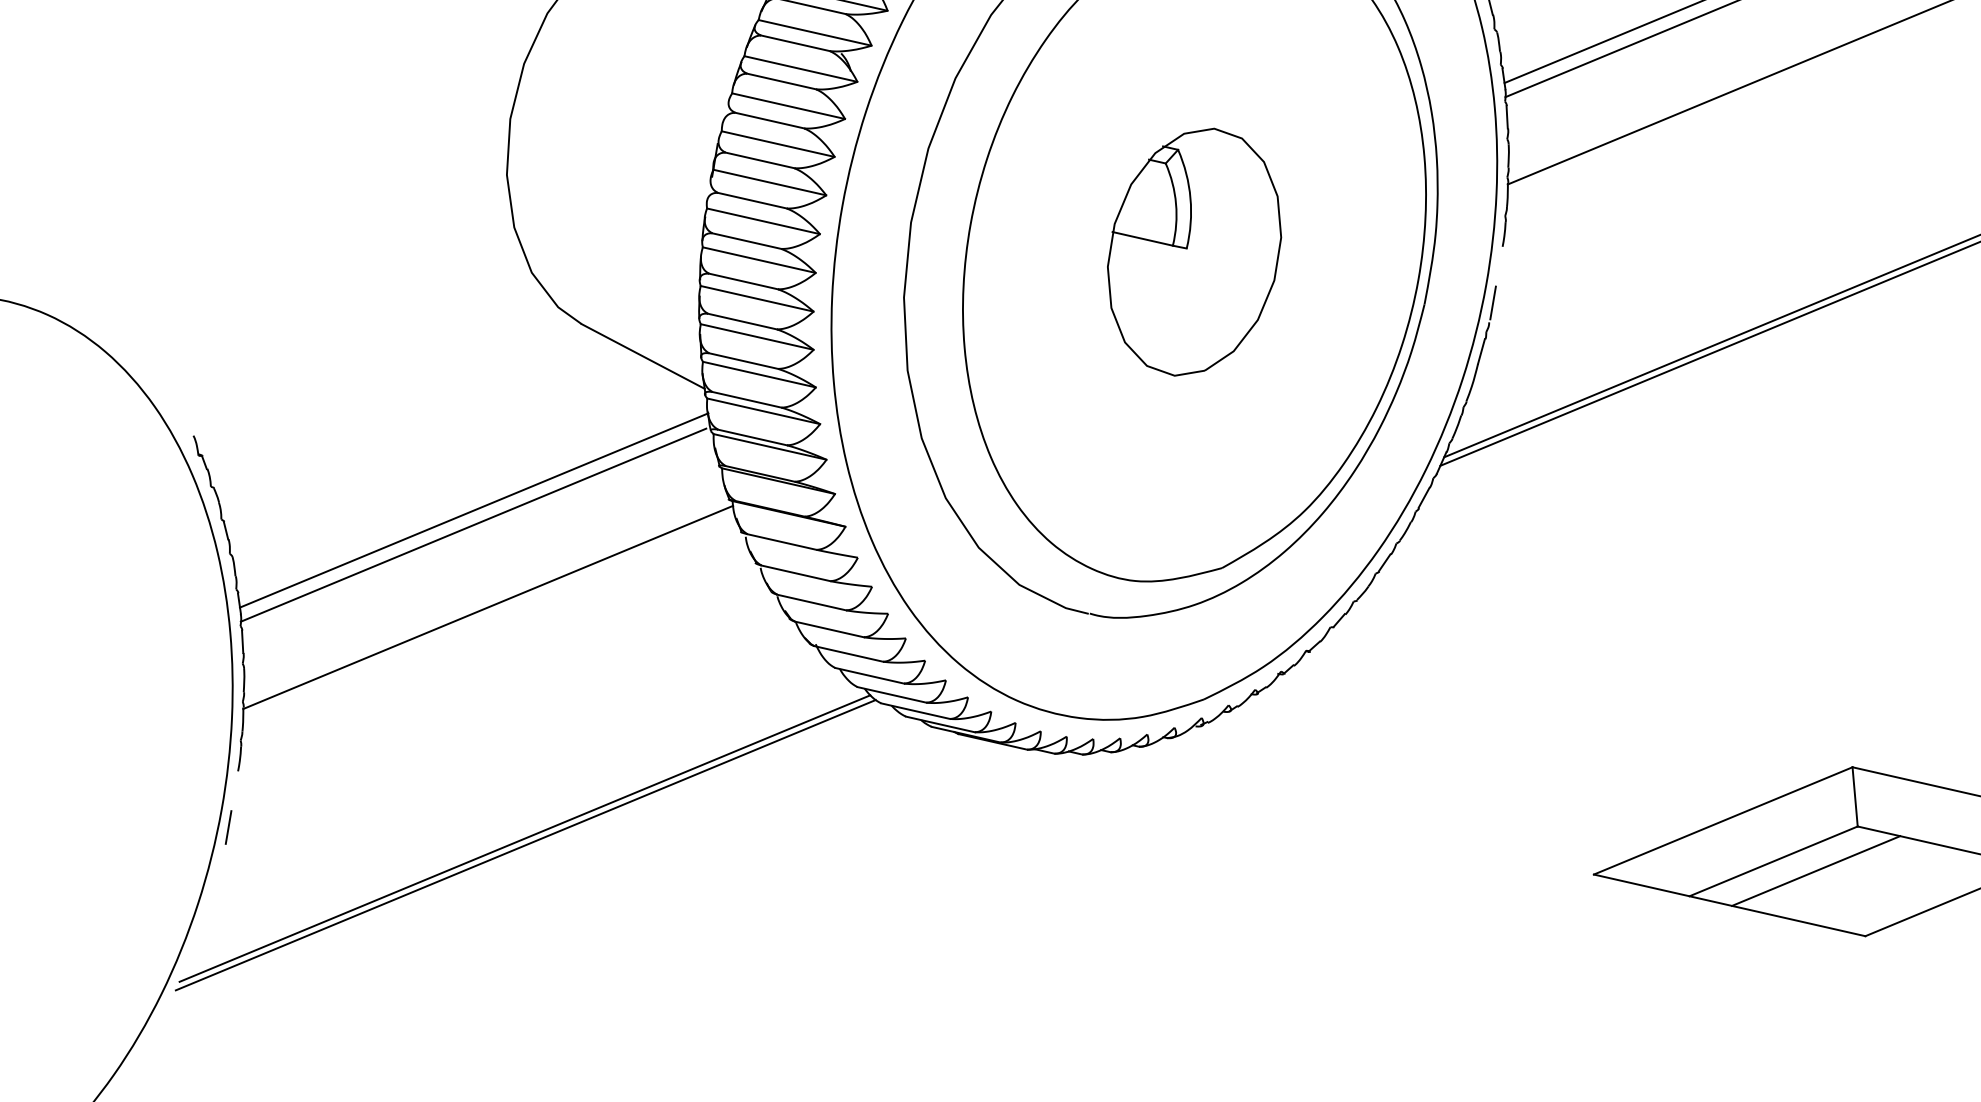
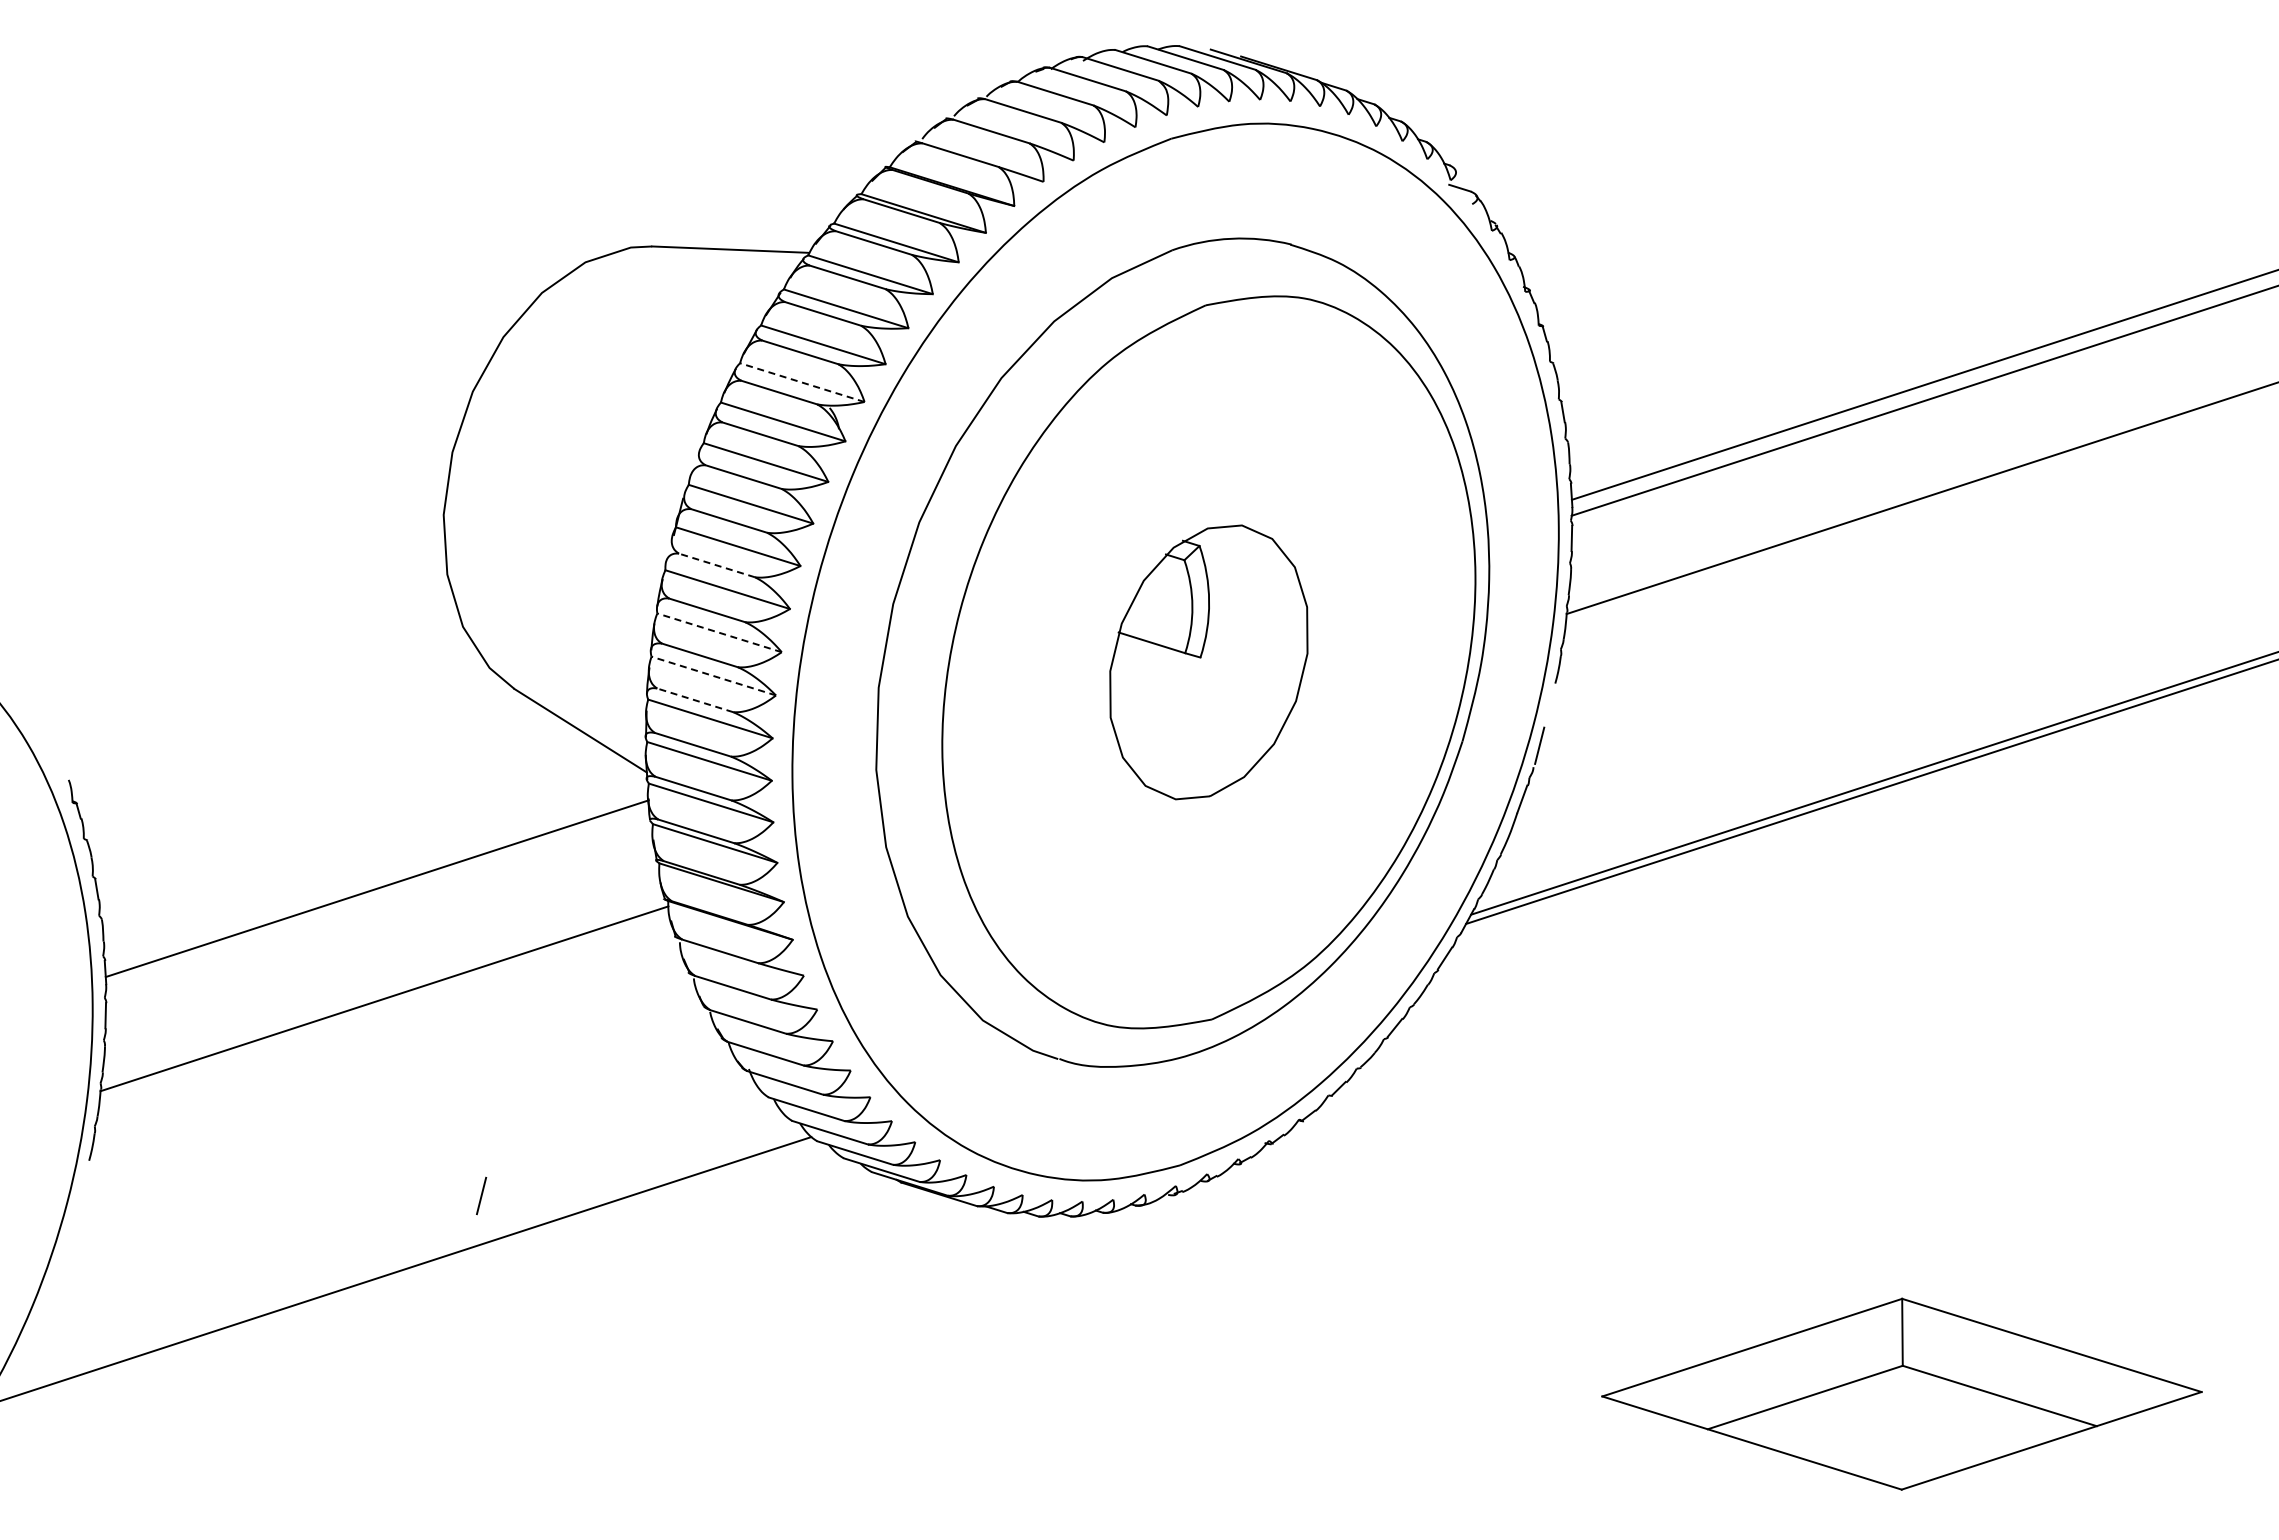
line: (814, 32) -> (801, 382), solid -> dashed
line: (752, 200) -> (717, 565), solid -> dashed
line: (759, 259) -> (719, 632), solid -> dashed
line: (756, 298) -> (713, 675), solid -> dashed
line: (742, 321) -> (695, 700), solid -> dashed
line: (473, 525) -> (375, 905), removed
line: (228, 827) -> (481, 1195), moved
line: (524, 838) -> (404, 1261), removed
line: (1815, 870) -> (1851, 1411), removed

